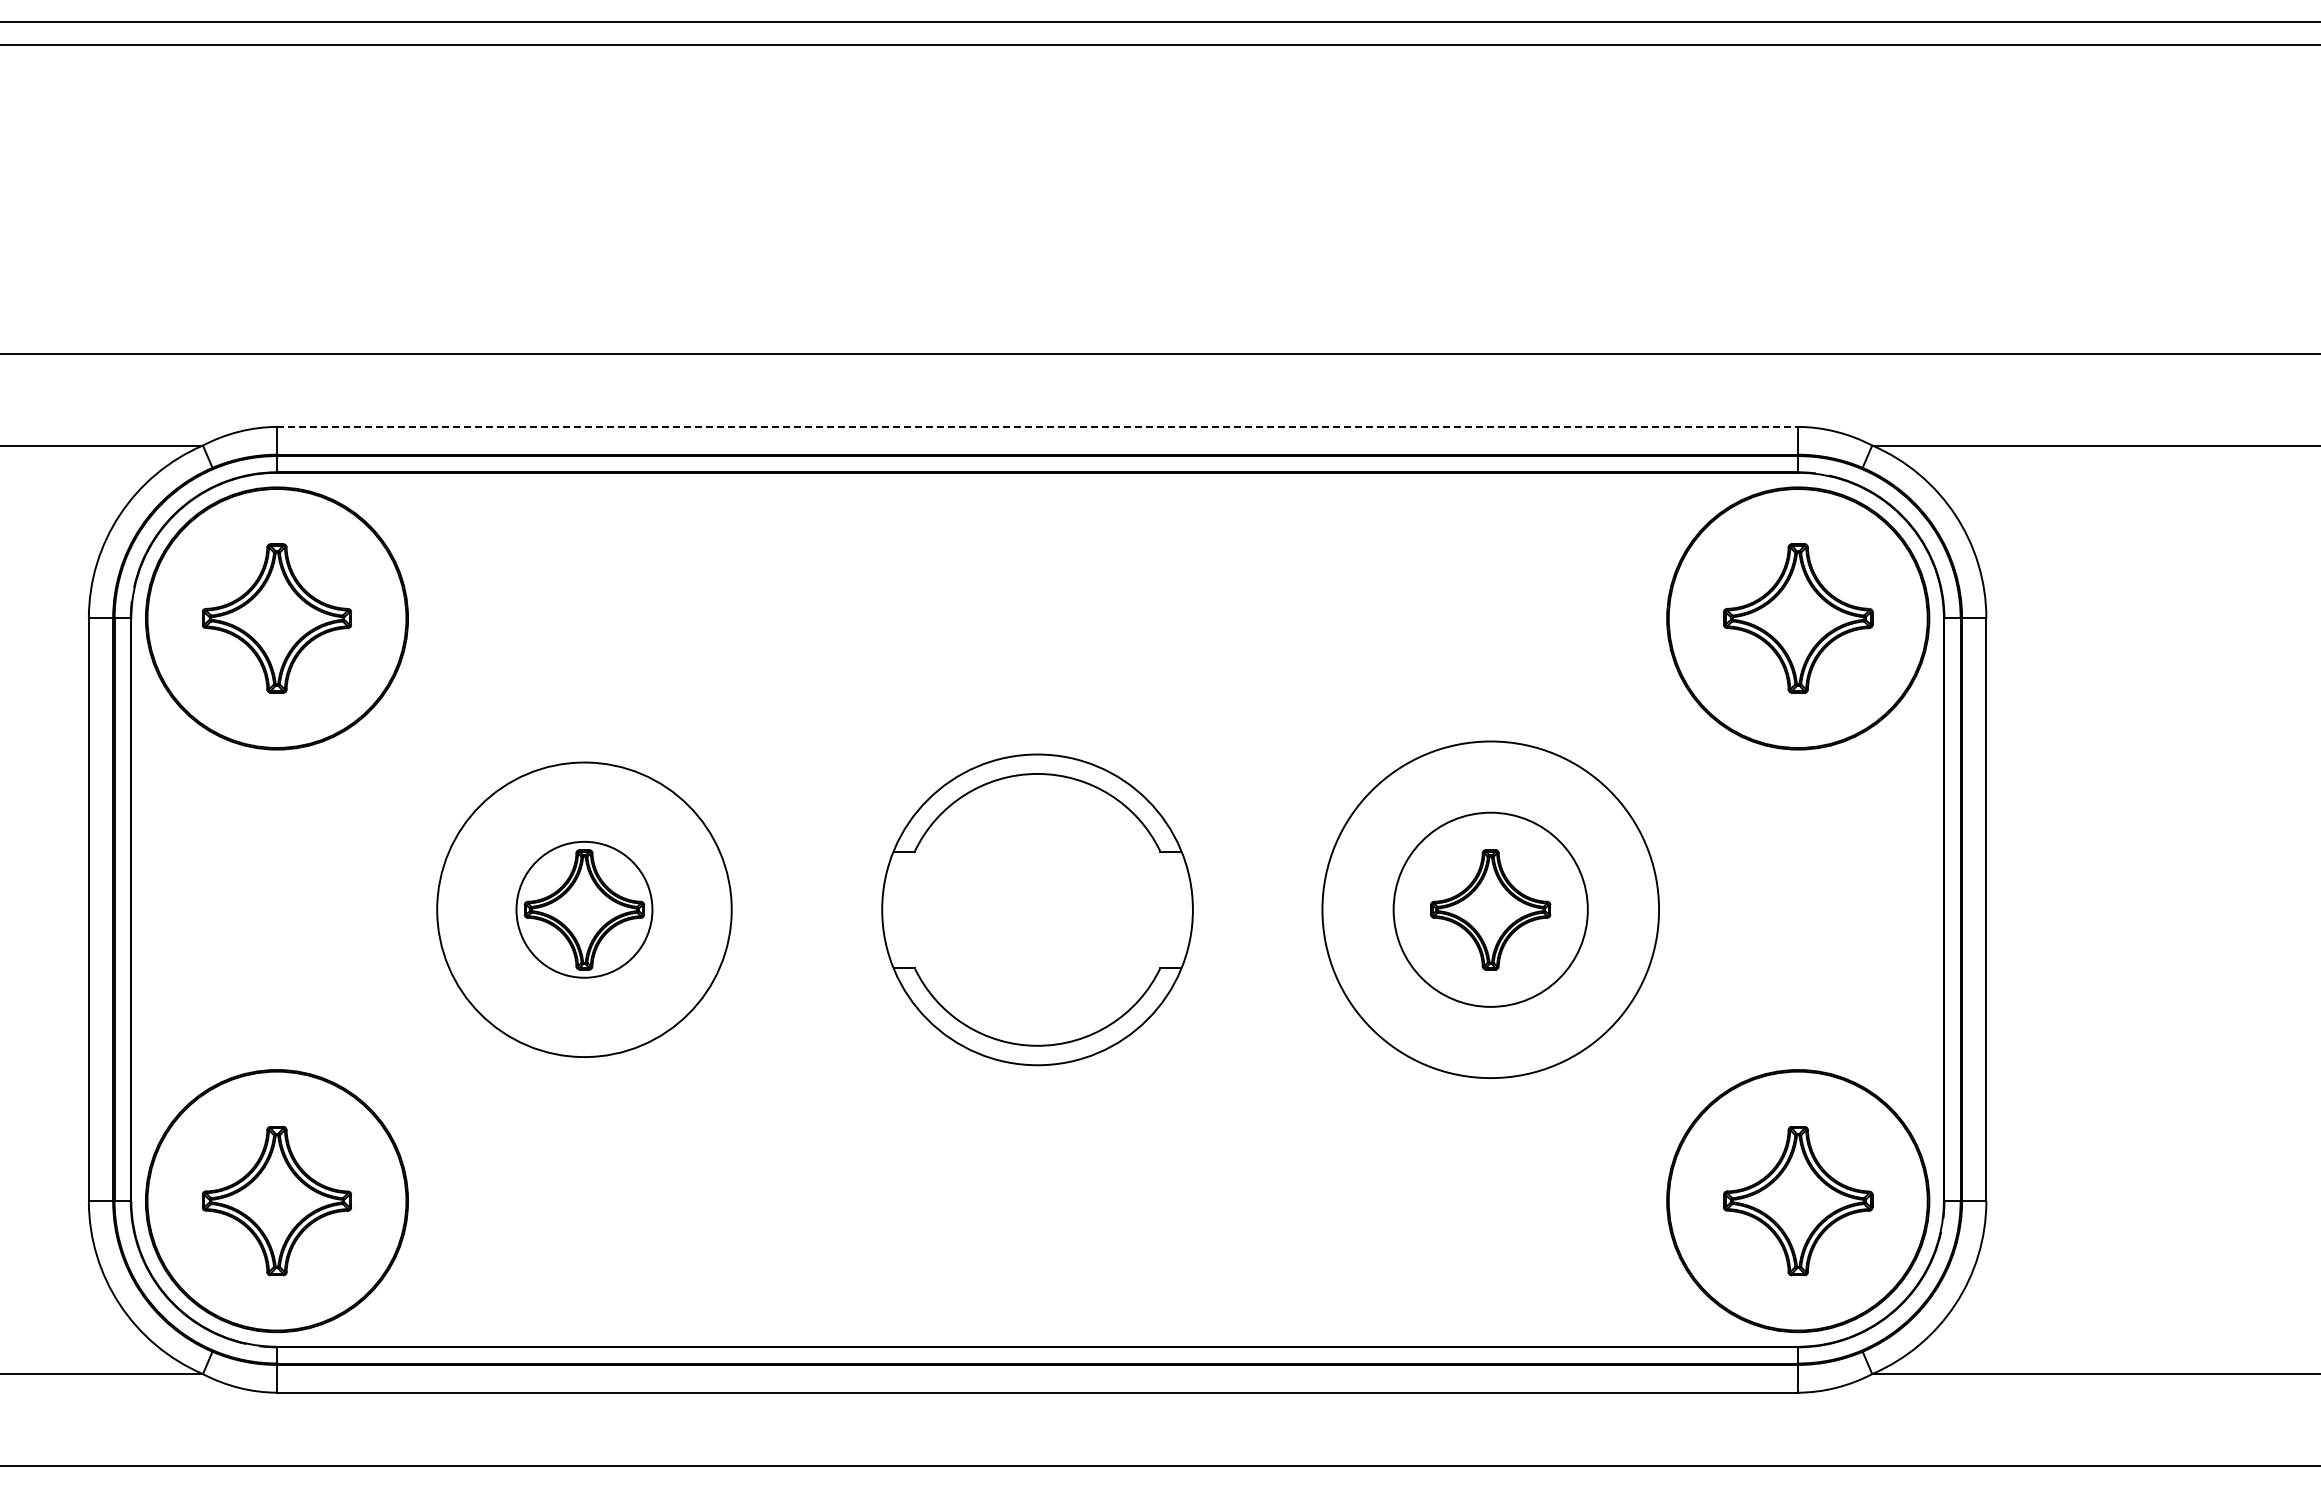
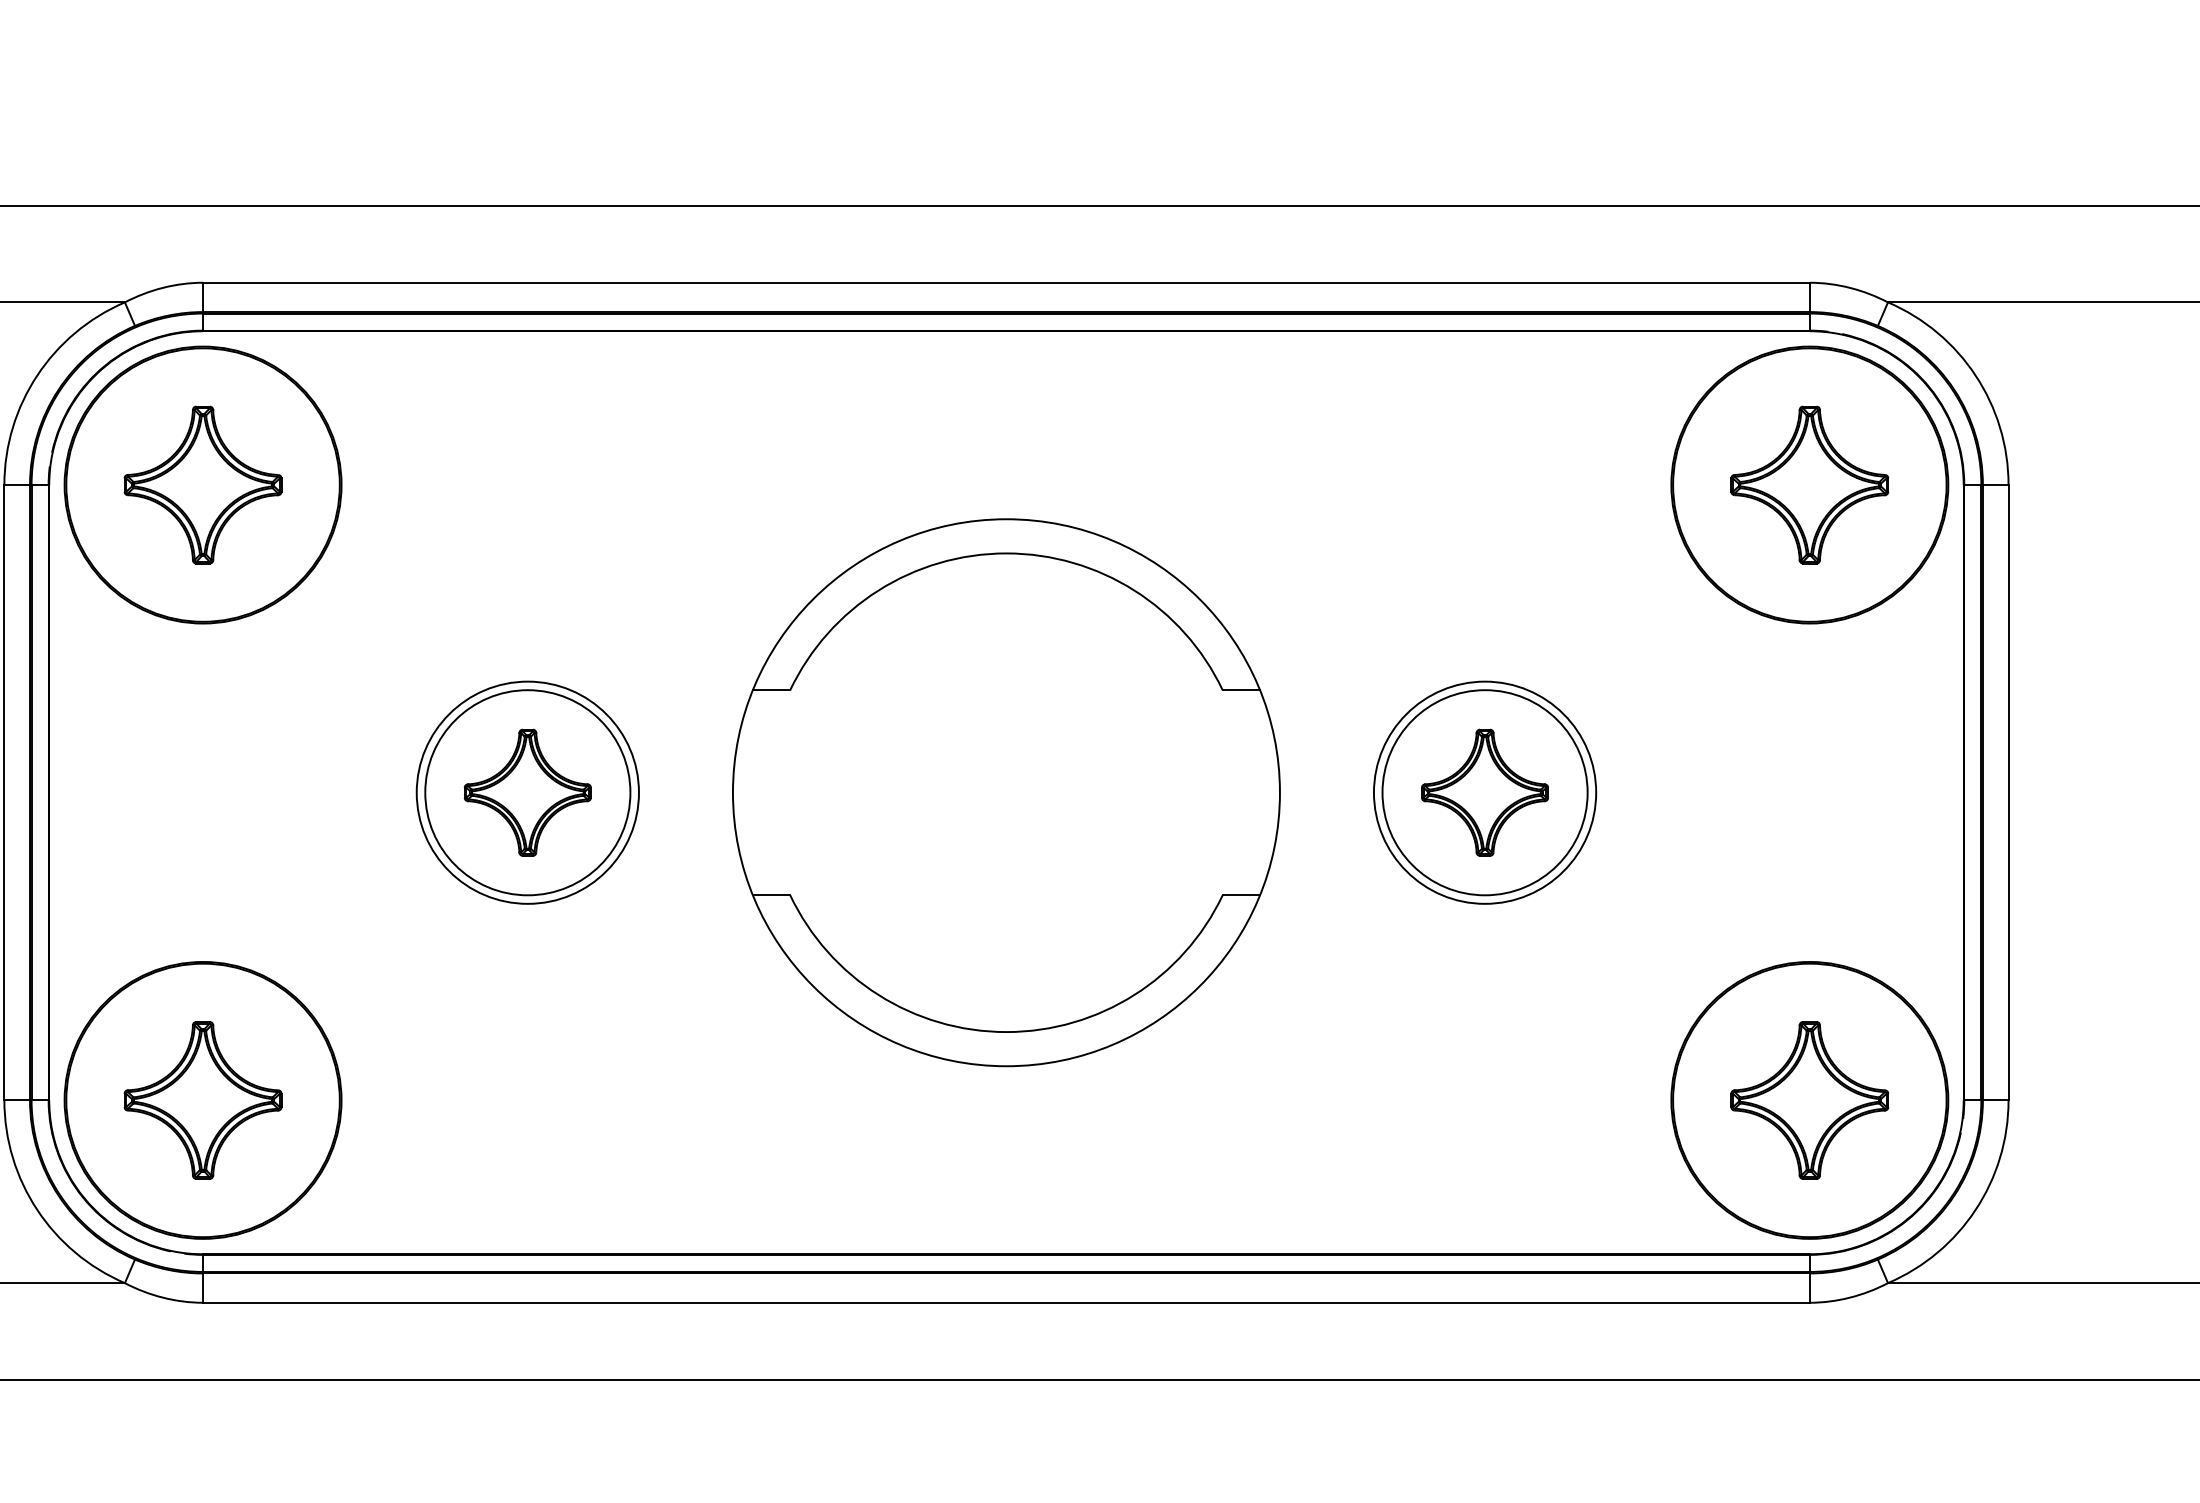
line: (1037, 426) -> (1006, 282), dashed -> solid
circle: (584, 909) -> (527, 792), size x0.71
circle: (584, 909) -> (527, 792), size x1.43
part: (1037, 909) -> (1006, 792), size x1.67
circle: (1490, 909) -> (1484, 792), size x0.62

